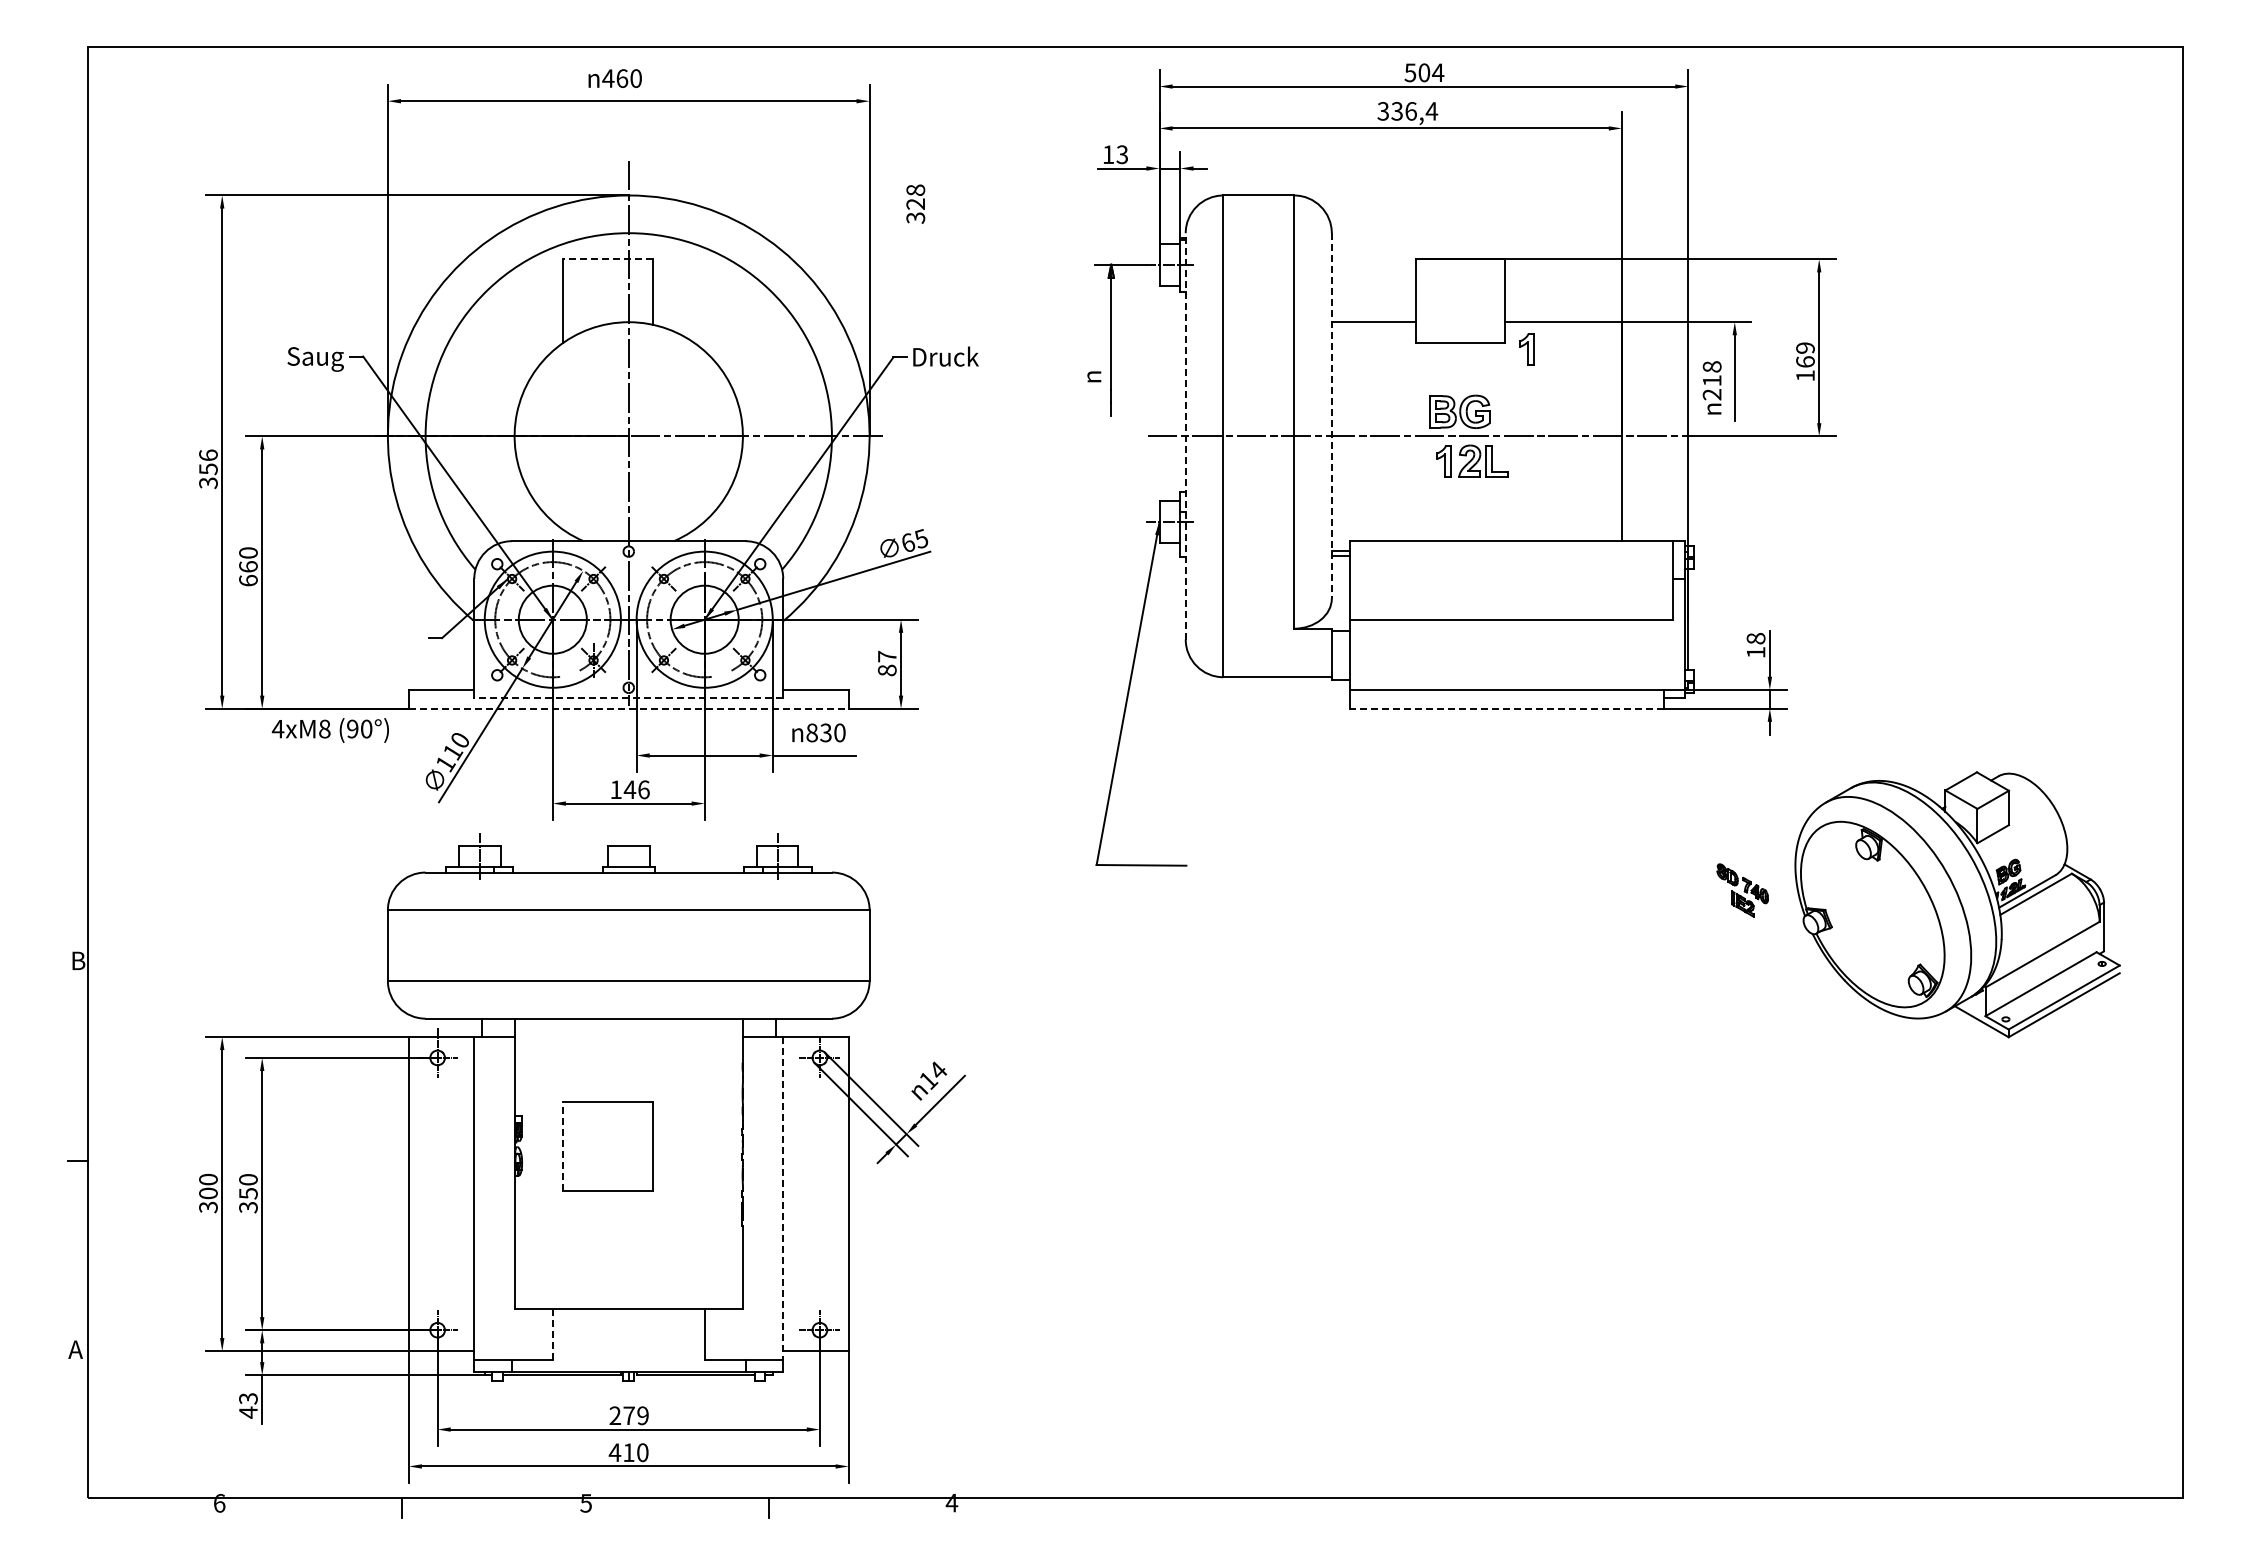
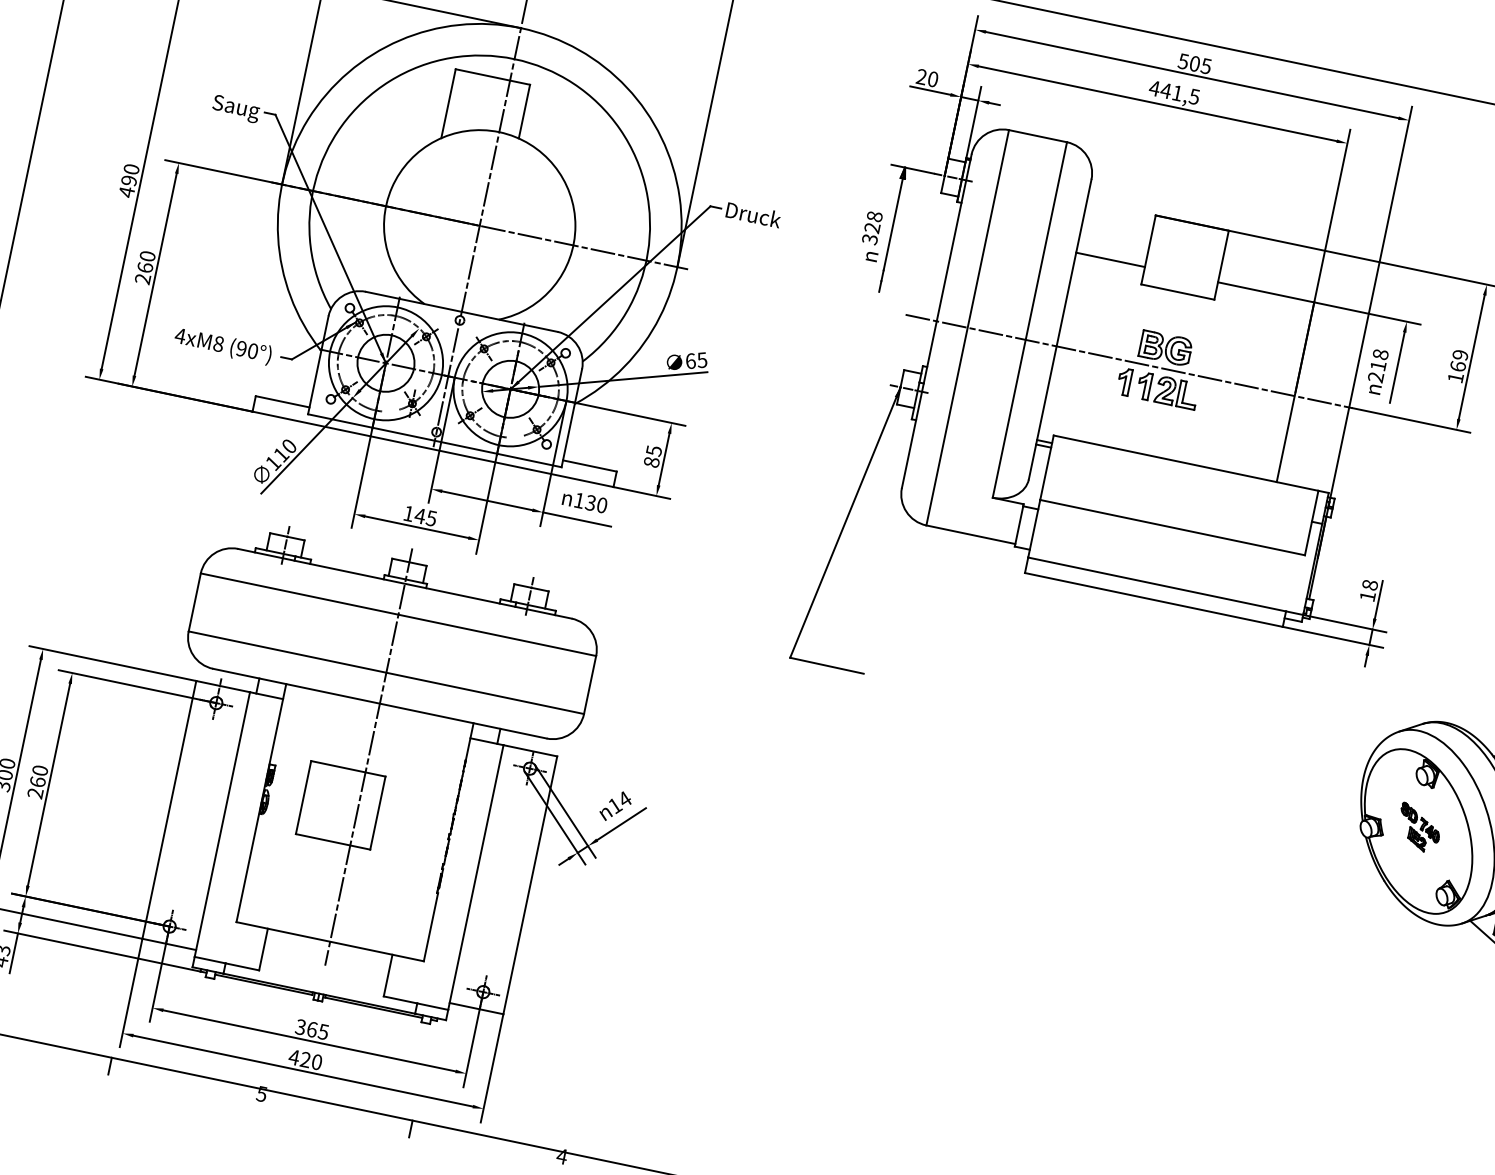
text: (1437, 72) -> (1205, 65), 504 -> 505
text: (1407, 111) -> (1174, 92), 336,4 -> 441,5
text: (1115, 154) -> (927, 77), 13 -> 20
text: (915, 203) -> (872, 227), moved
line: (607, 259) -> (492, 77), dashed -> solid
part: (1526, 349) -> (1124, 382), moved
line: (1331, 415) -> (1059, 329), dashed -> solid
line: (1185, 435) -> (936, 320), dashed -> solid
text: (208, 469) -> (129, 180), 356 -> 490
text: (248, 580) -> (142, 278), 660 -> 260
text: (887, 656) -> (654, 450), 87 -> 85
line: (628, 698) -> (434, 440), dashed -> solid
line: (628, 708) -> (432, 449), dashed -> solid
line: (1506, 708) -> (1153, 599), dashed -> solid
text: (329, 730) -> (222, 346), moved
text: (811, 732) -> (578, 500), 830 -> 130
text: (643, 789) -> (431, 518), 146 -> 145
part: (1742, 890) -> (1419, 828), moved
line: (628, 1083) -> (368, 756), added
line: (562, 1146) -> (303, 797), dashed -> solid
line: (783, 1198) -> (476, 877), dashed -> solid
text: (248, 1200) -> (36, 787), 350 -> 260
line: (552, 1334) -> (263, 949), dashed -> solid
text: (628, 1415) -> (311, 1029), 279 -> 365
text: (628, 1452) -> (305, 1059), 410 -> 420

